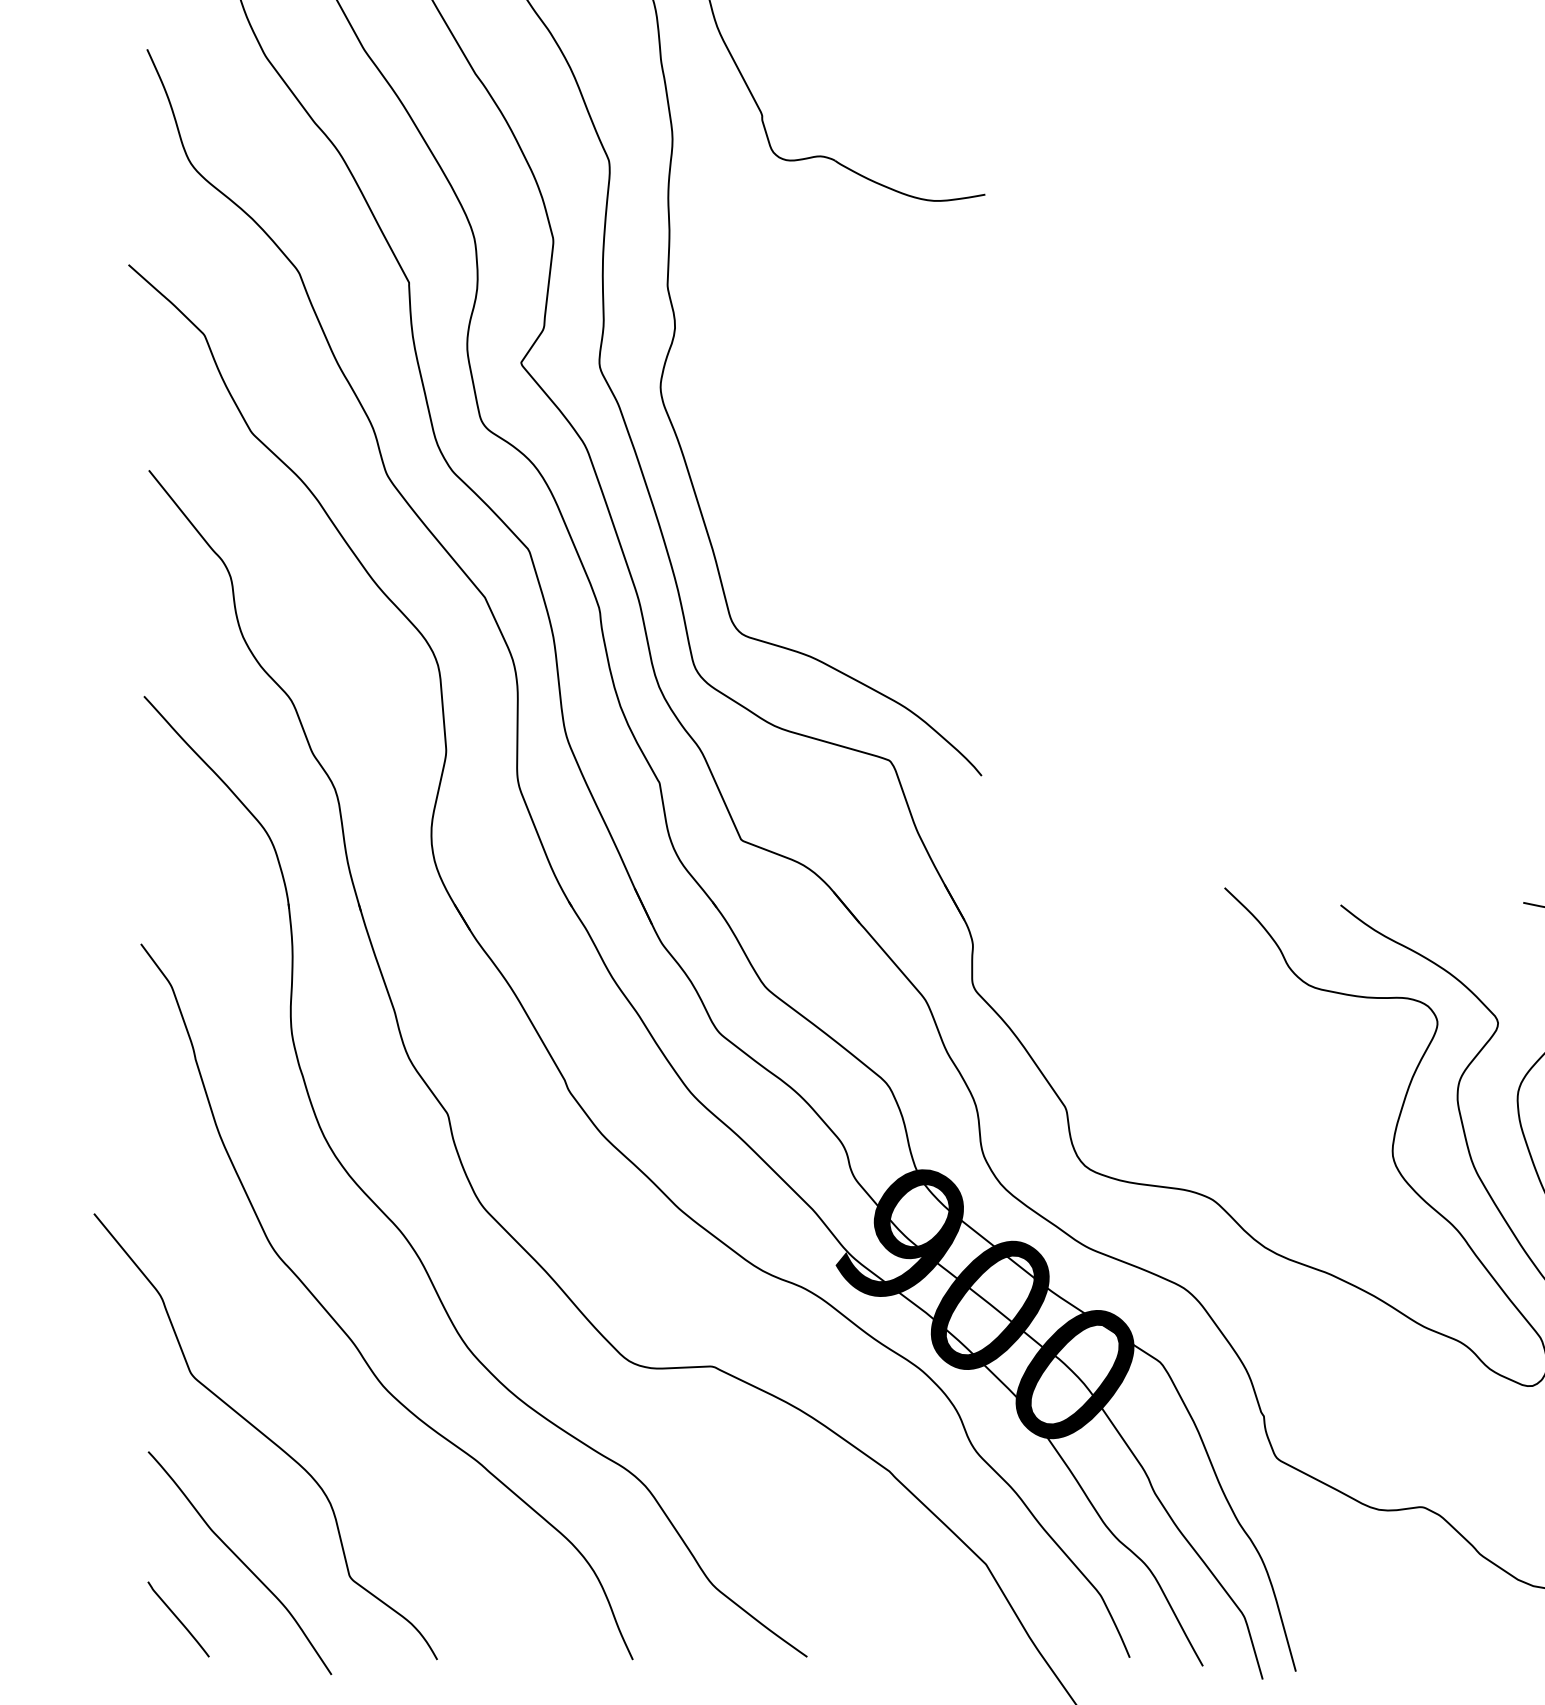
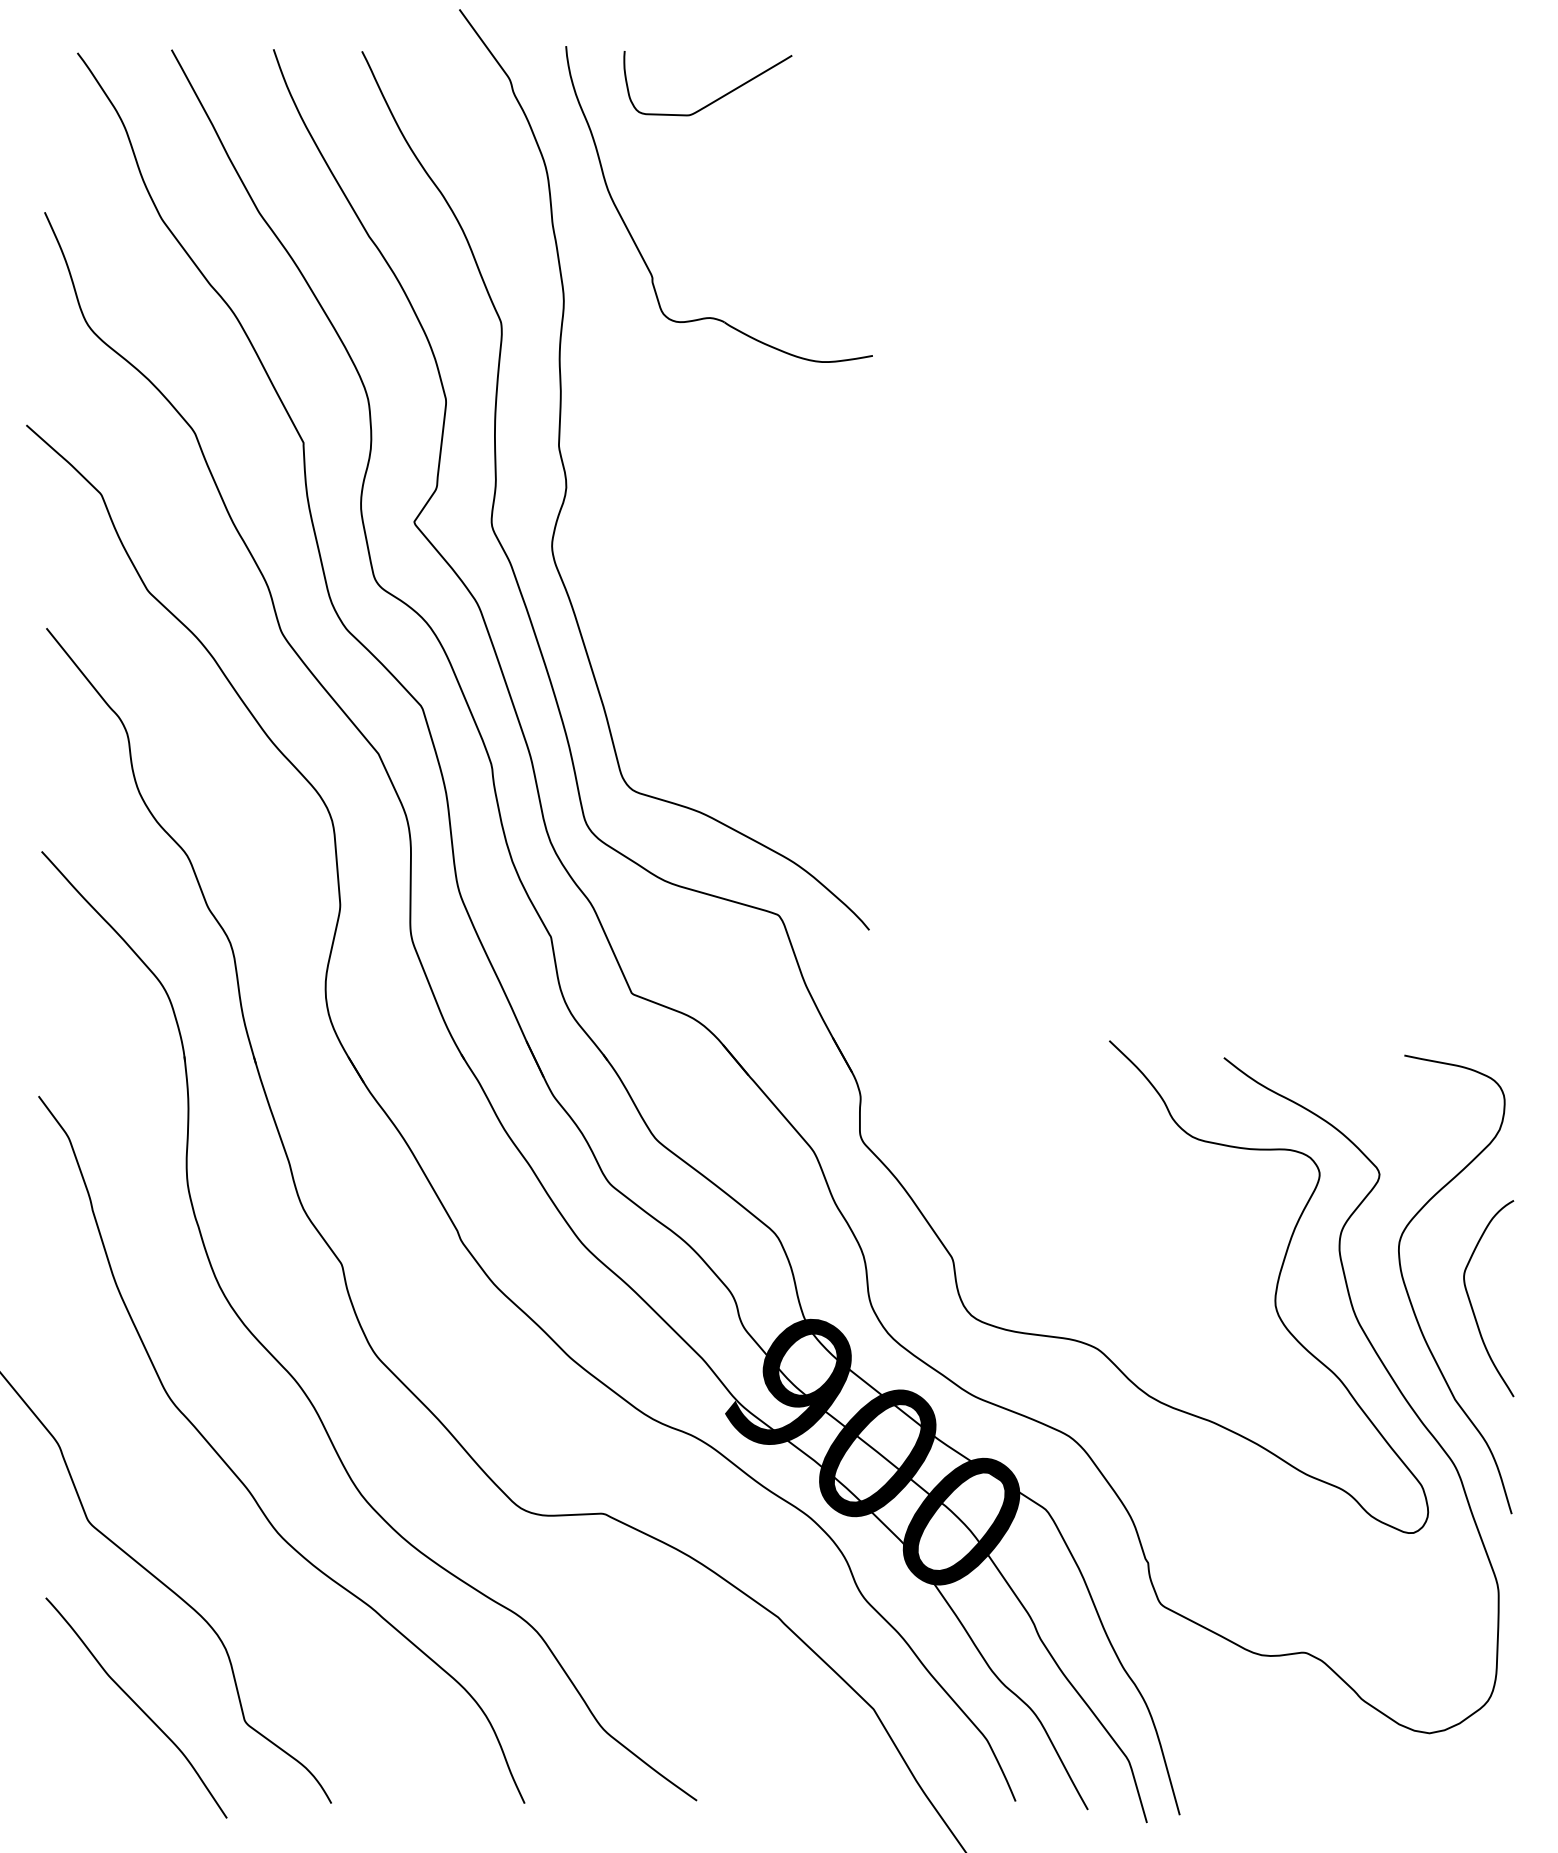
line: (178, 1619) -> (75, 1763), removed

